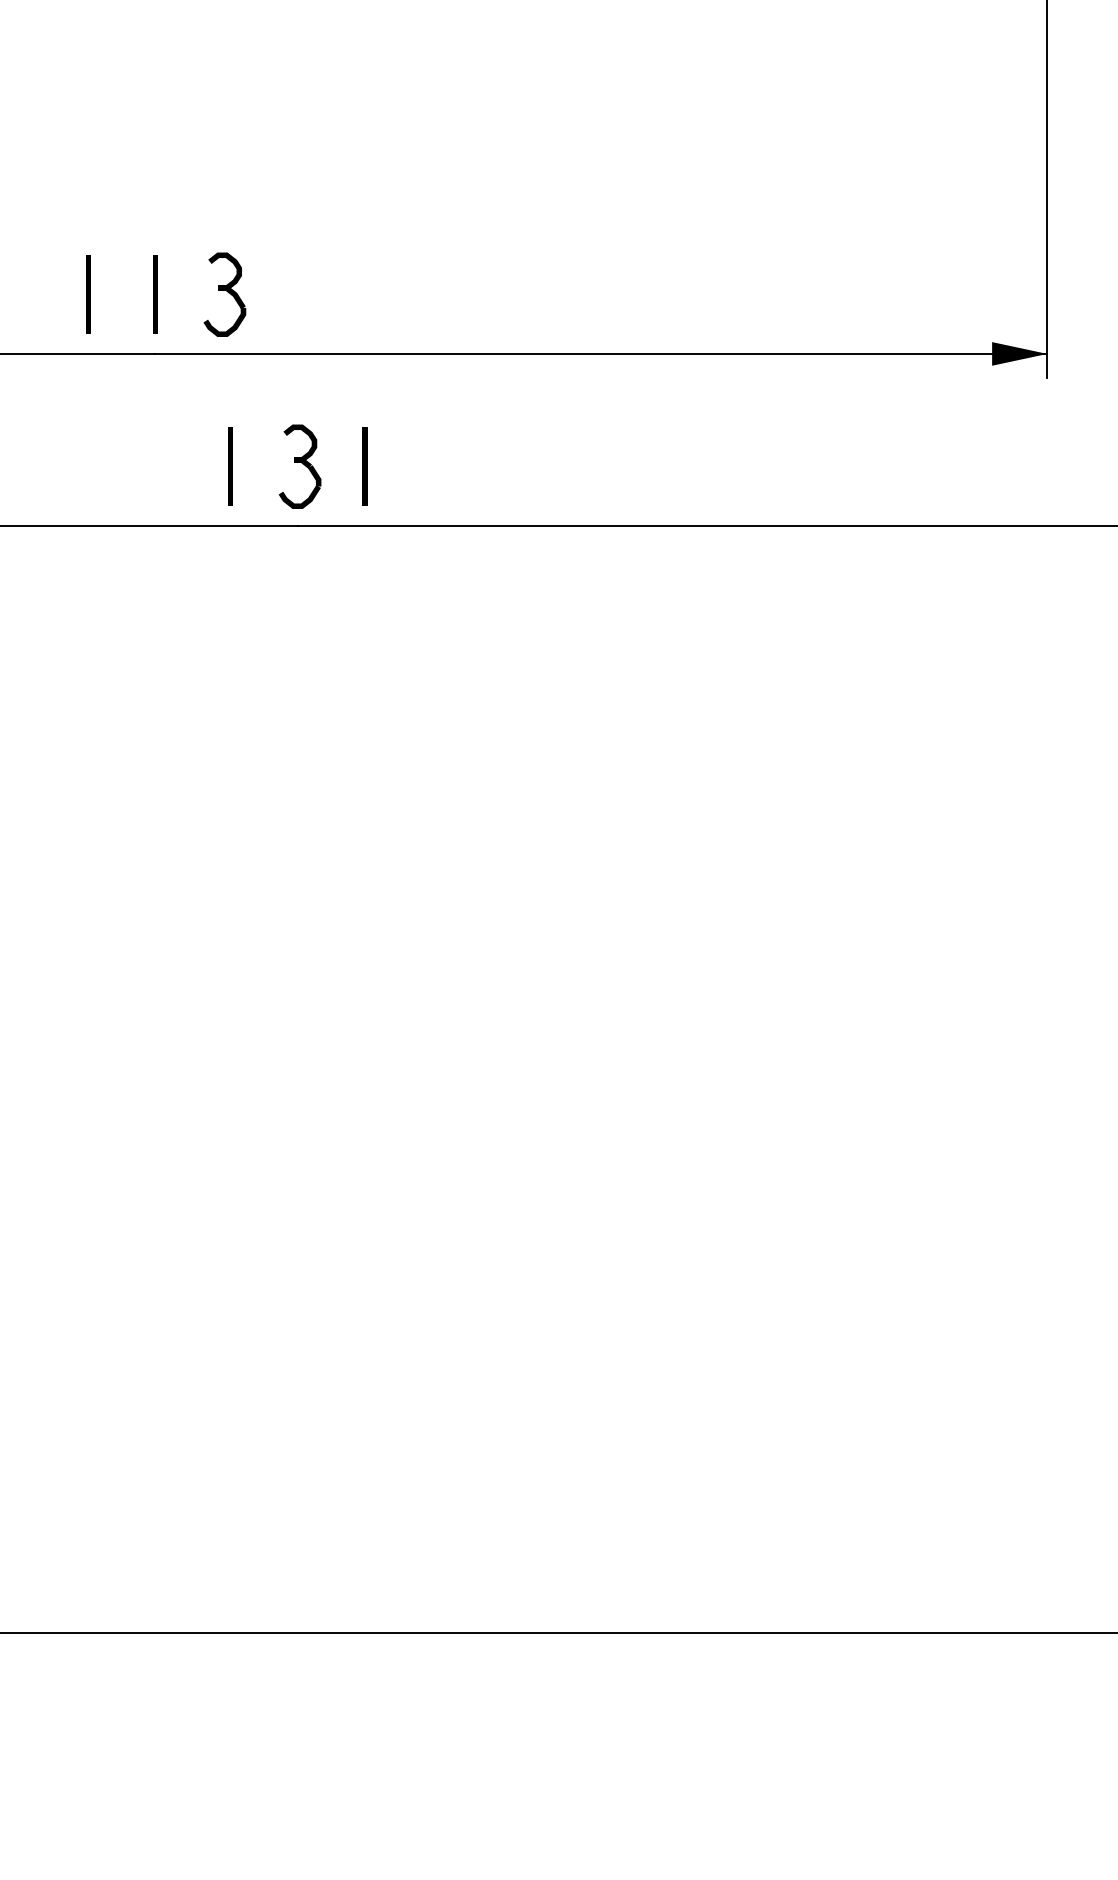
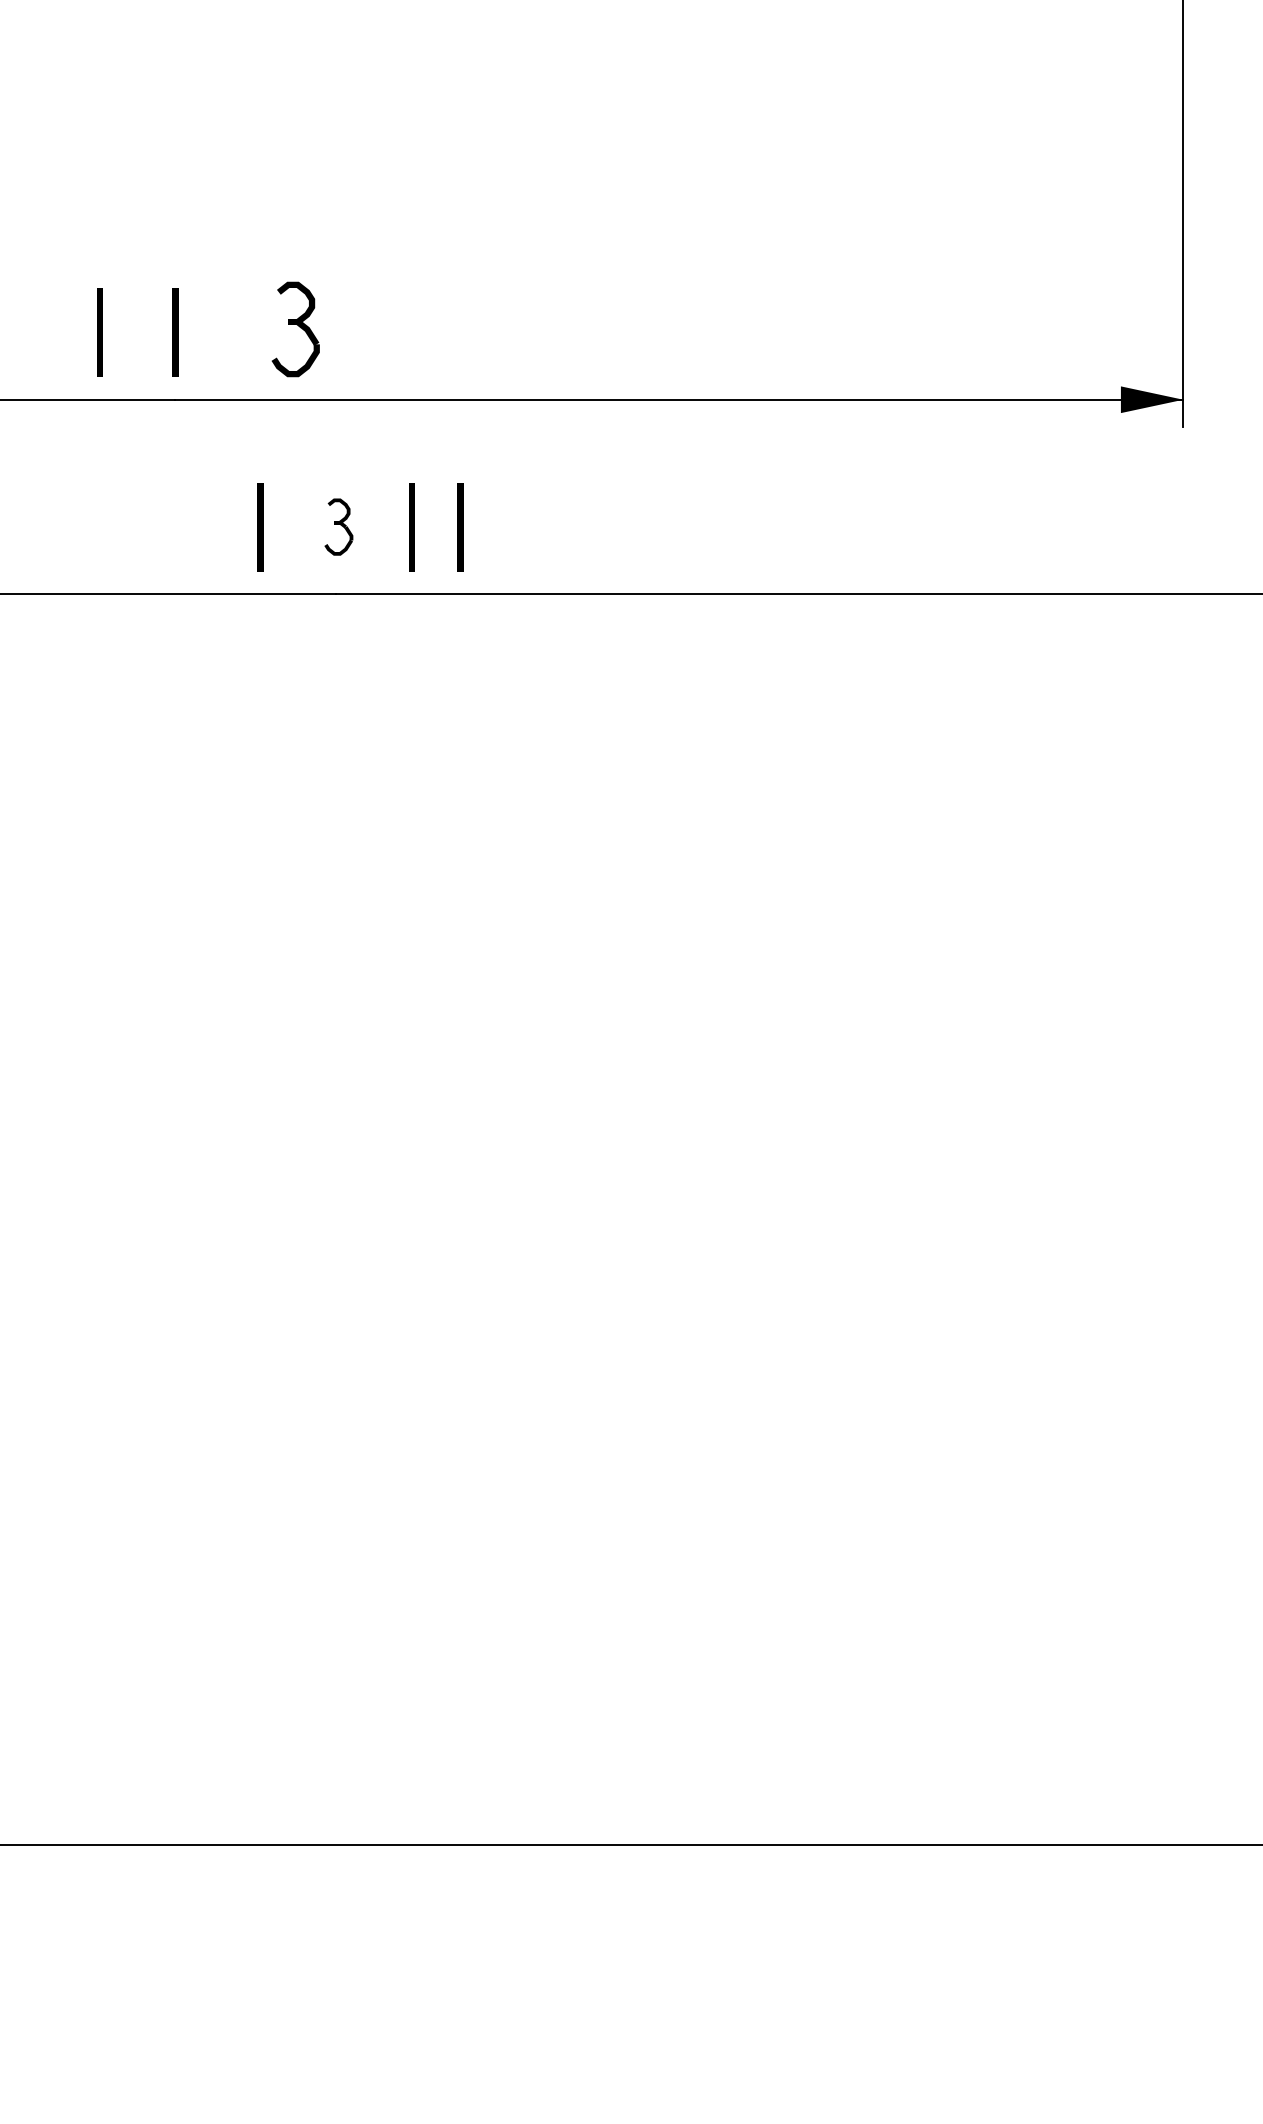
part: (224, 294) -> (295, 329), moved
part: (299, 466) -> (338, 526), size x0.6
line: (407, 466) -> (460, 526), added

